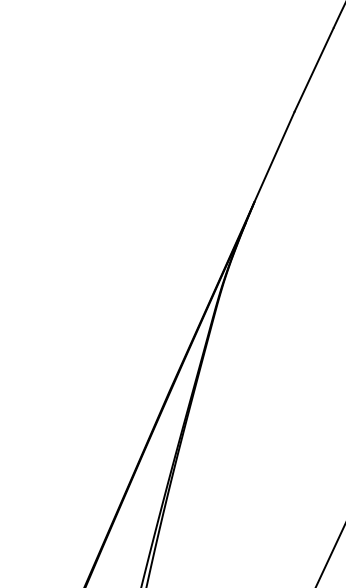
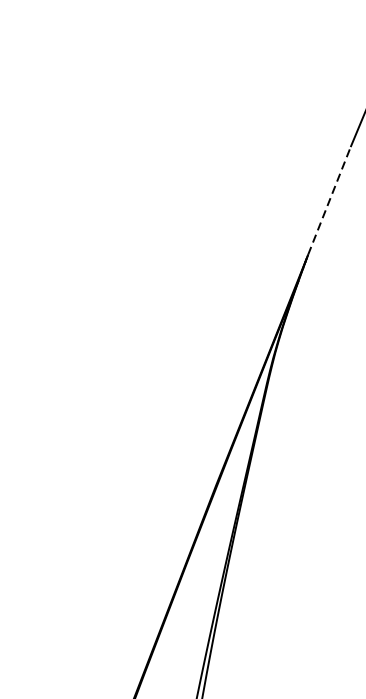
line: (274, 156) -> (329, 200), solid -> dashed

